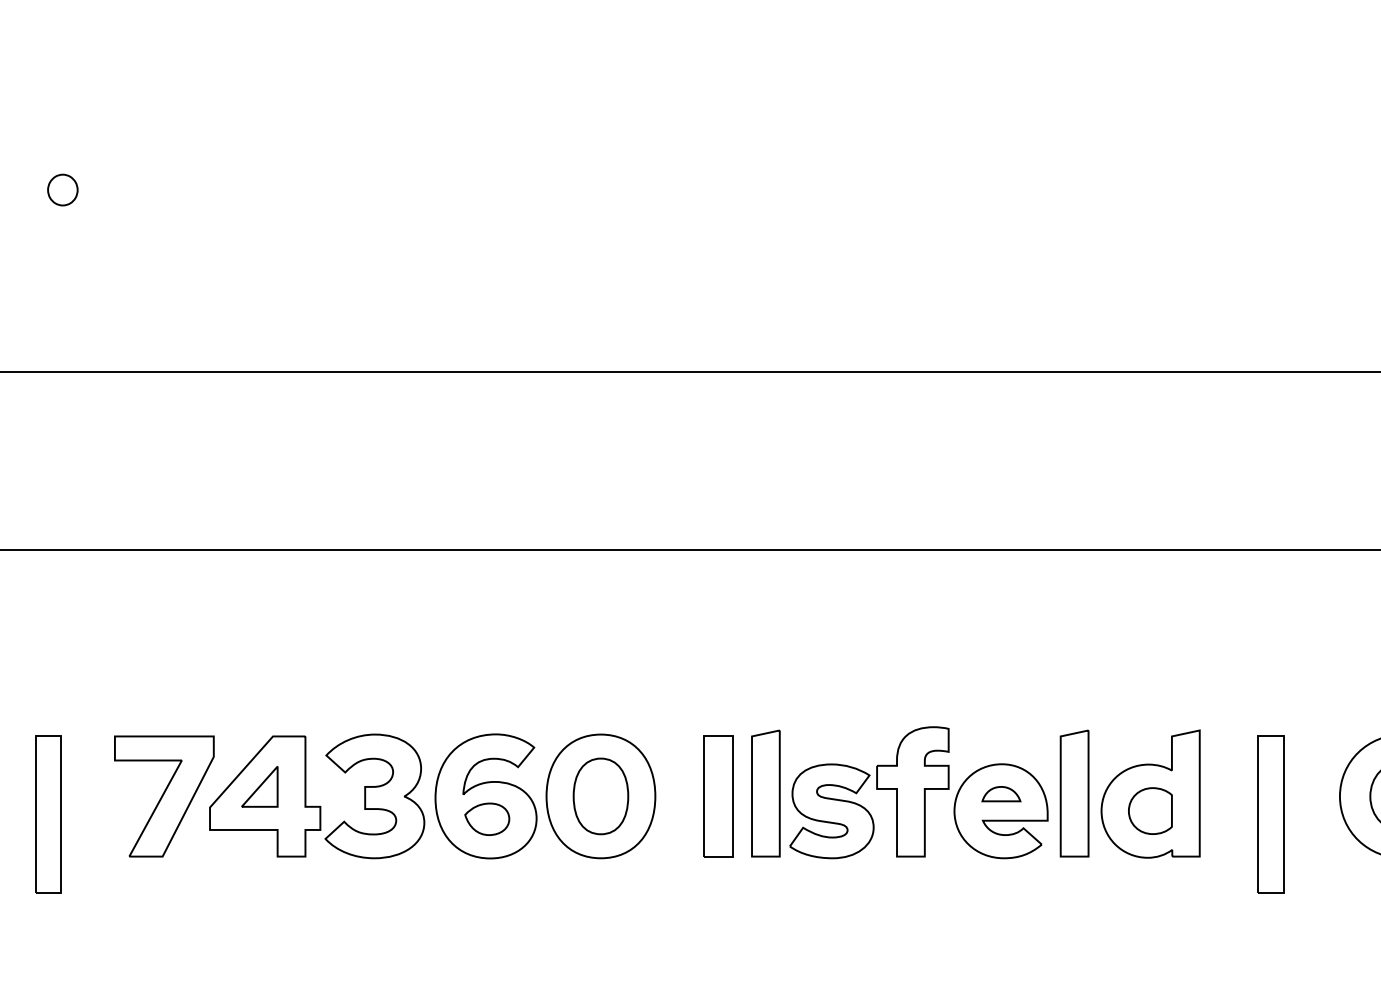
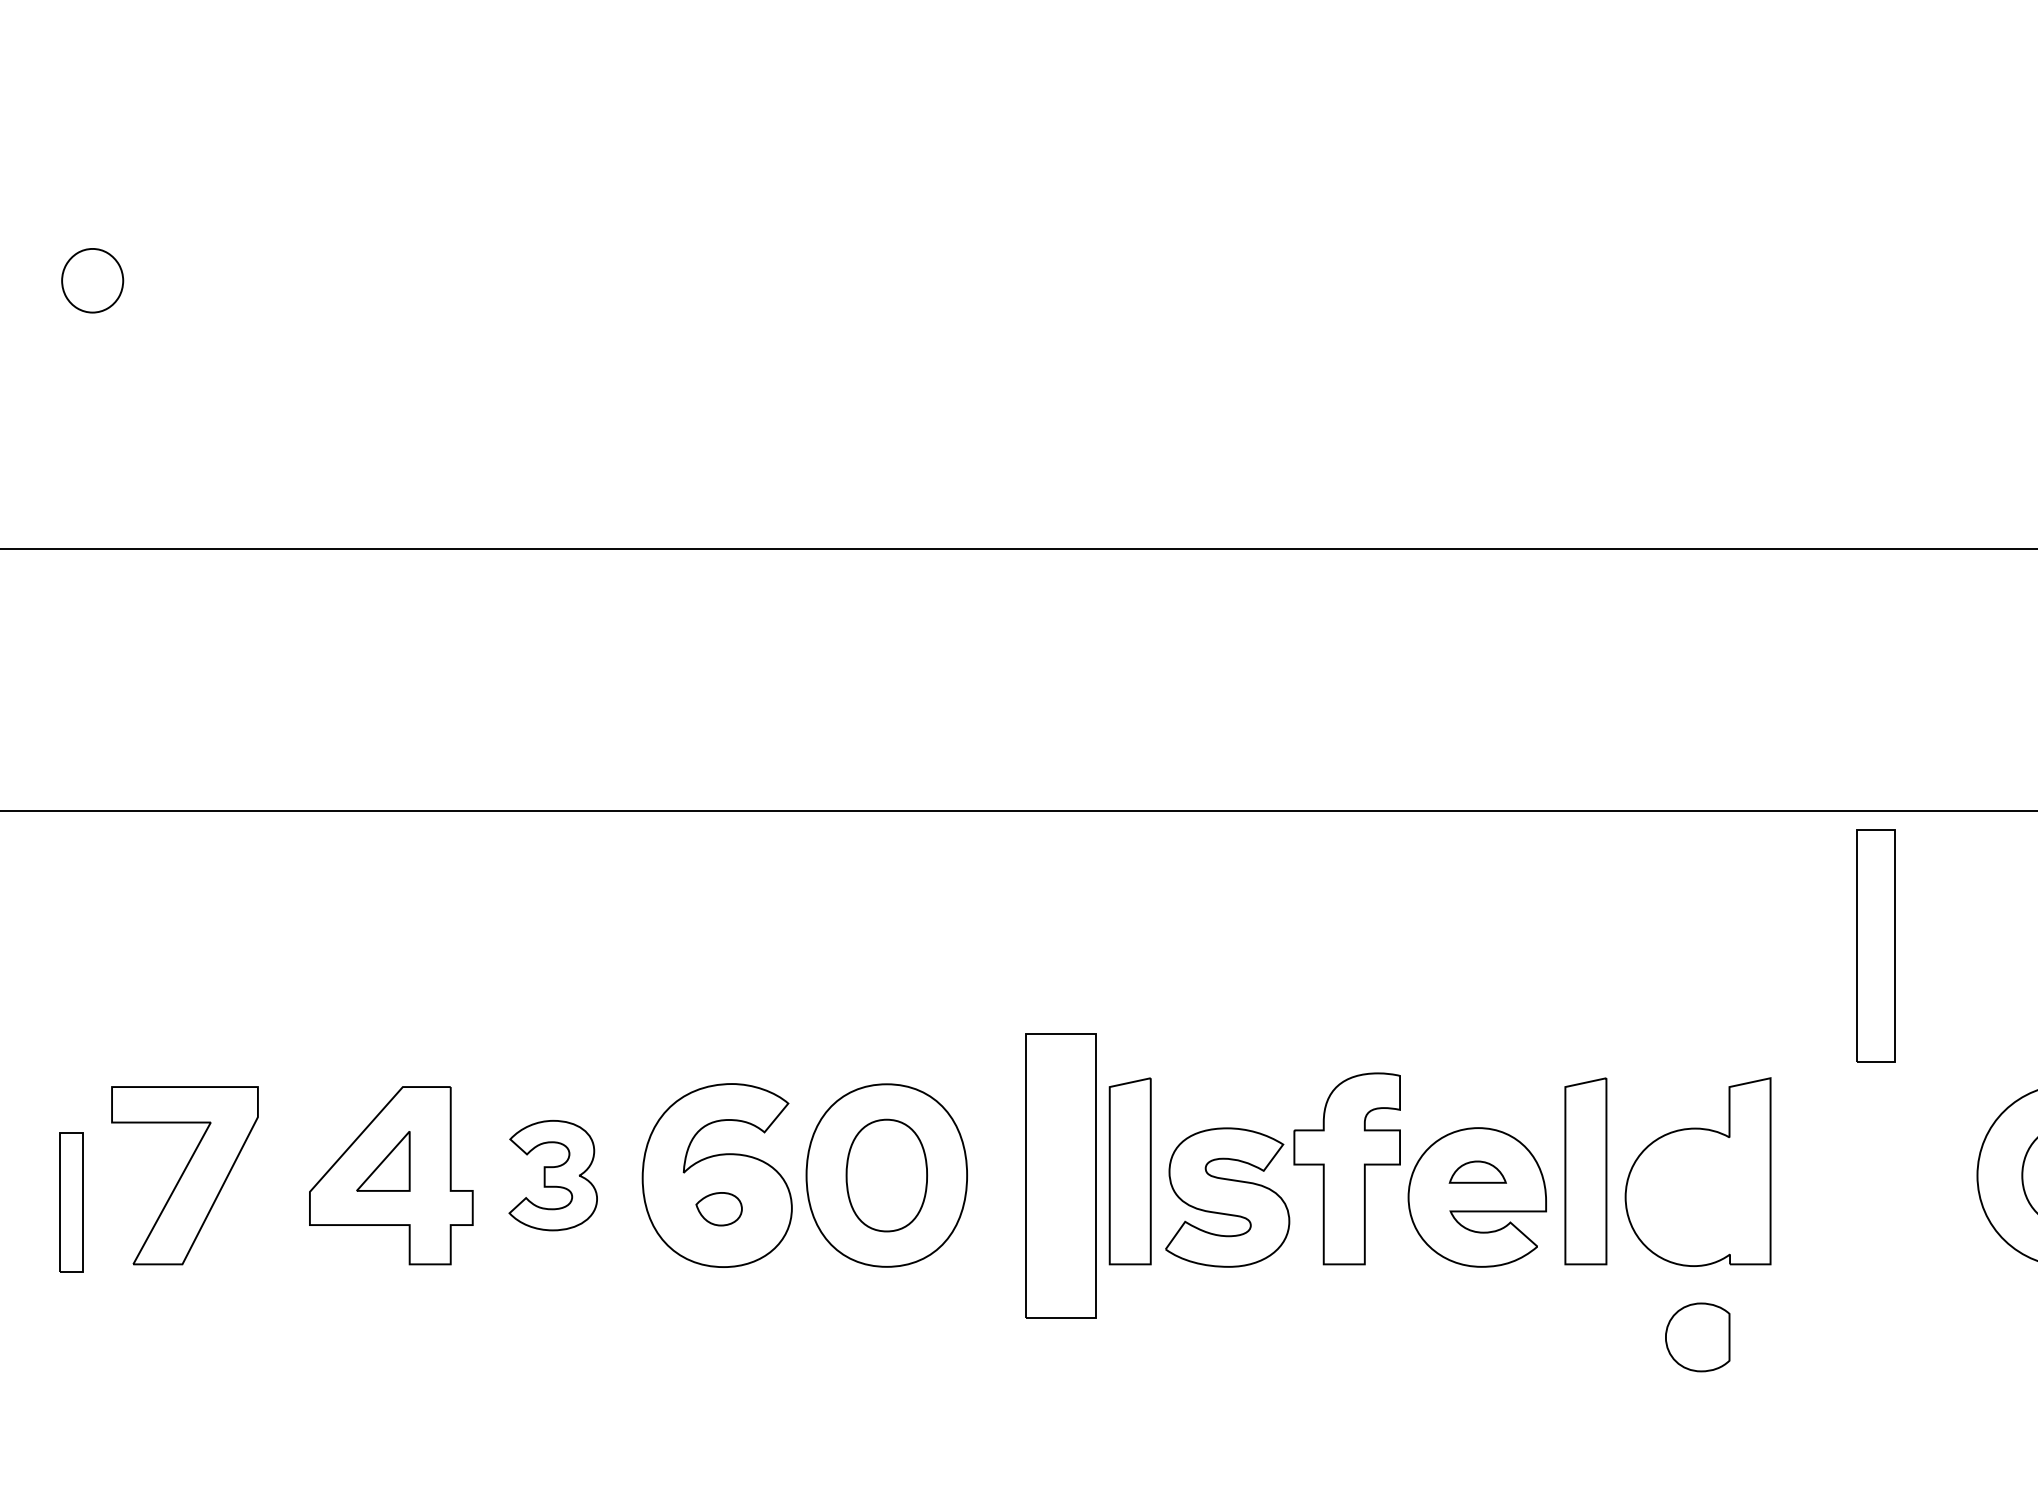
part: (62, 189) -> (92, 279), size x1.4
part: (164, 796) -> (185, 1175), moved
part: (374, 796) -> (552, 1175), size x0.6
part: (718, 796) -> (1060, 1175), size x1.6
part: (1150, 810) -> (1697, 1336), moved
part: (48, 814) -> (71, 1202), size x0.6
part: (1270, 814) -> (1874, 945), moved
part: (487, 818) -> (719, 1208), size x0.7

